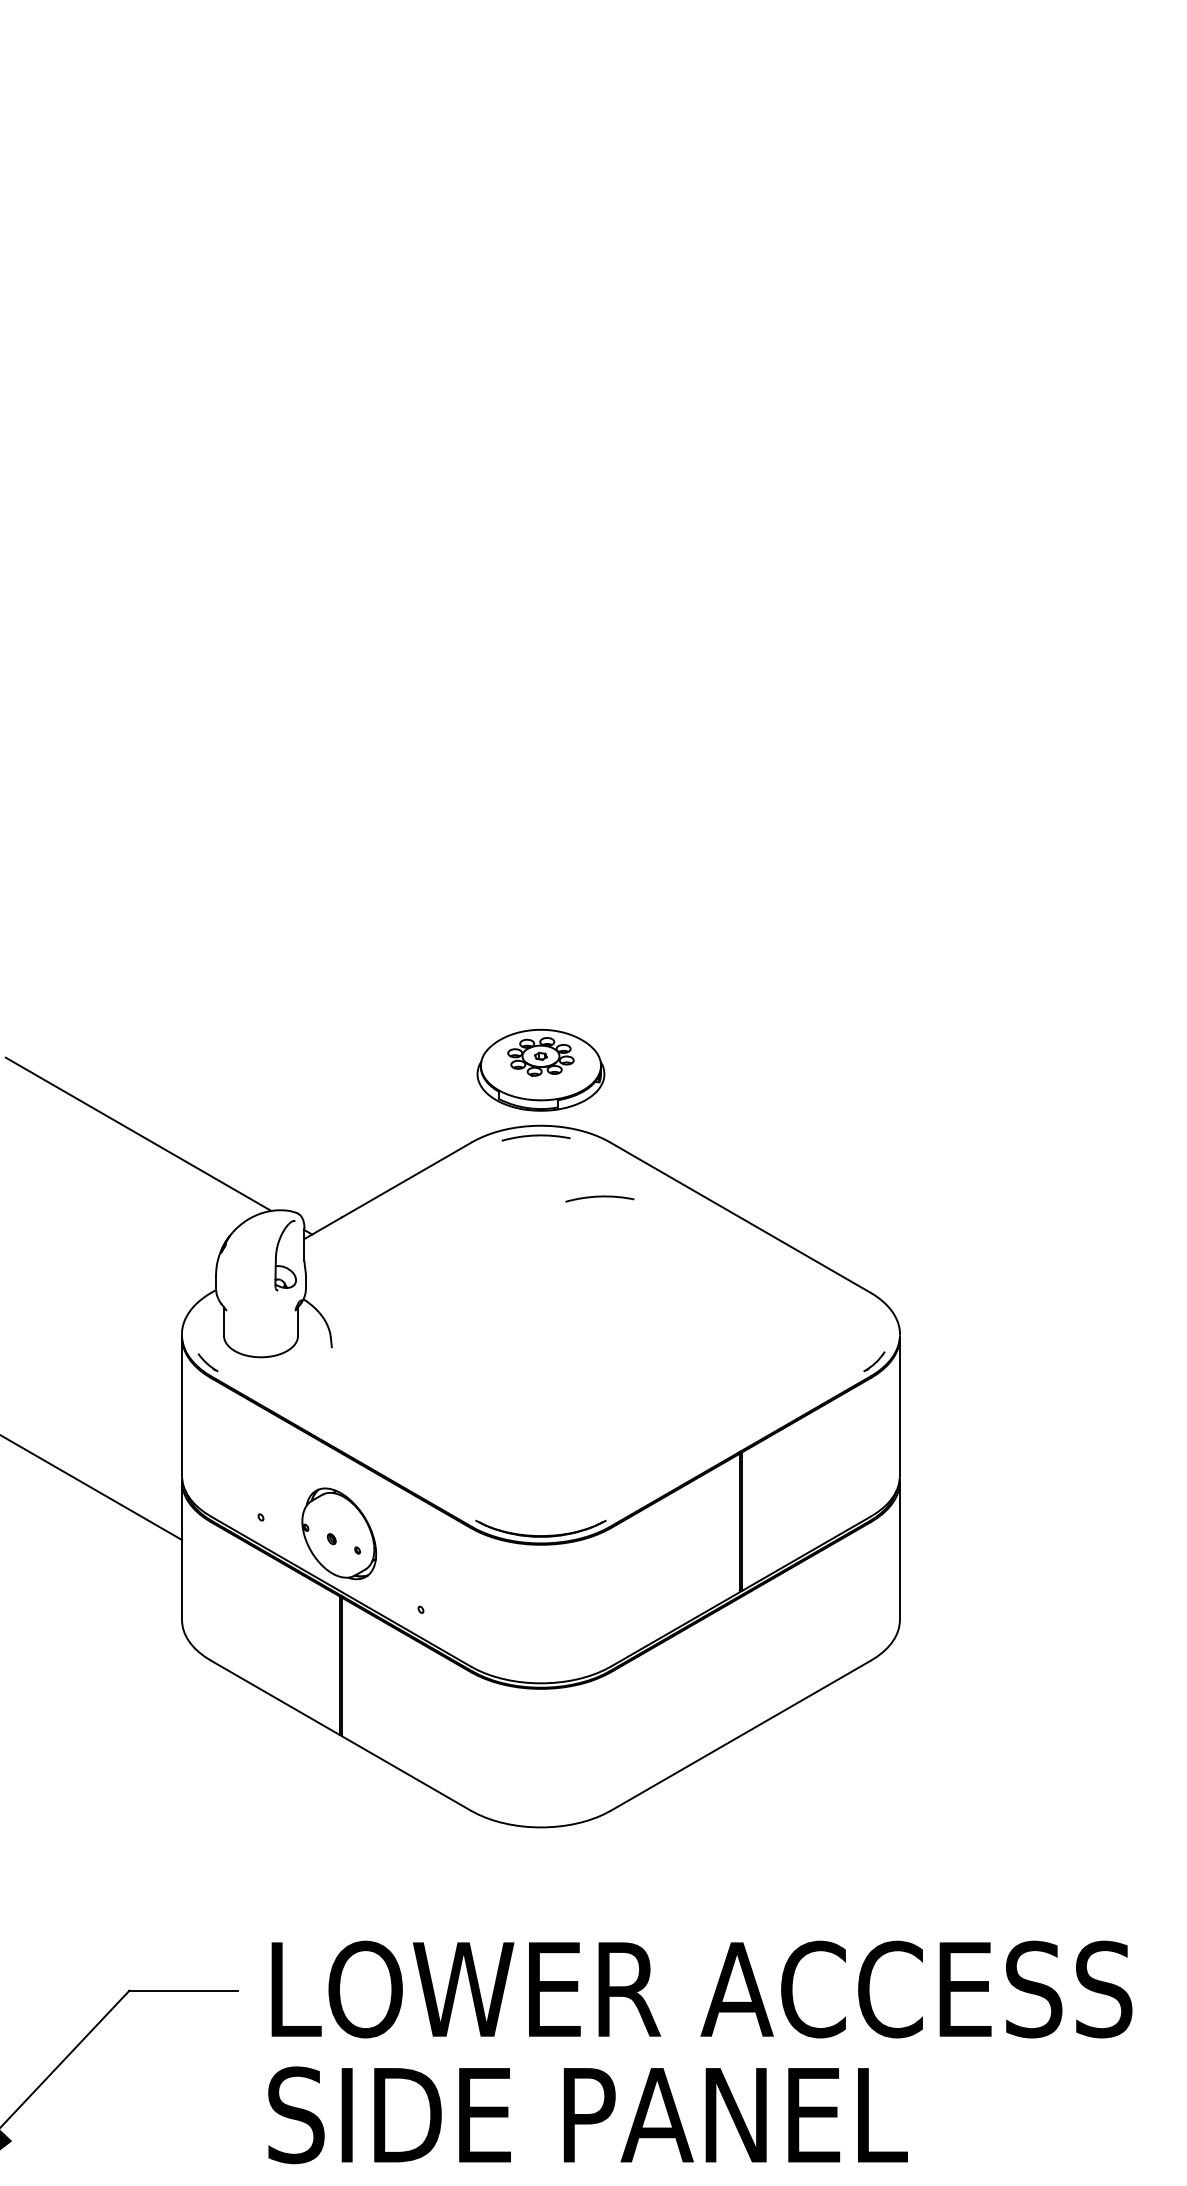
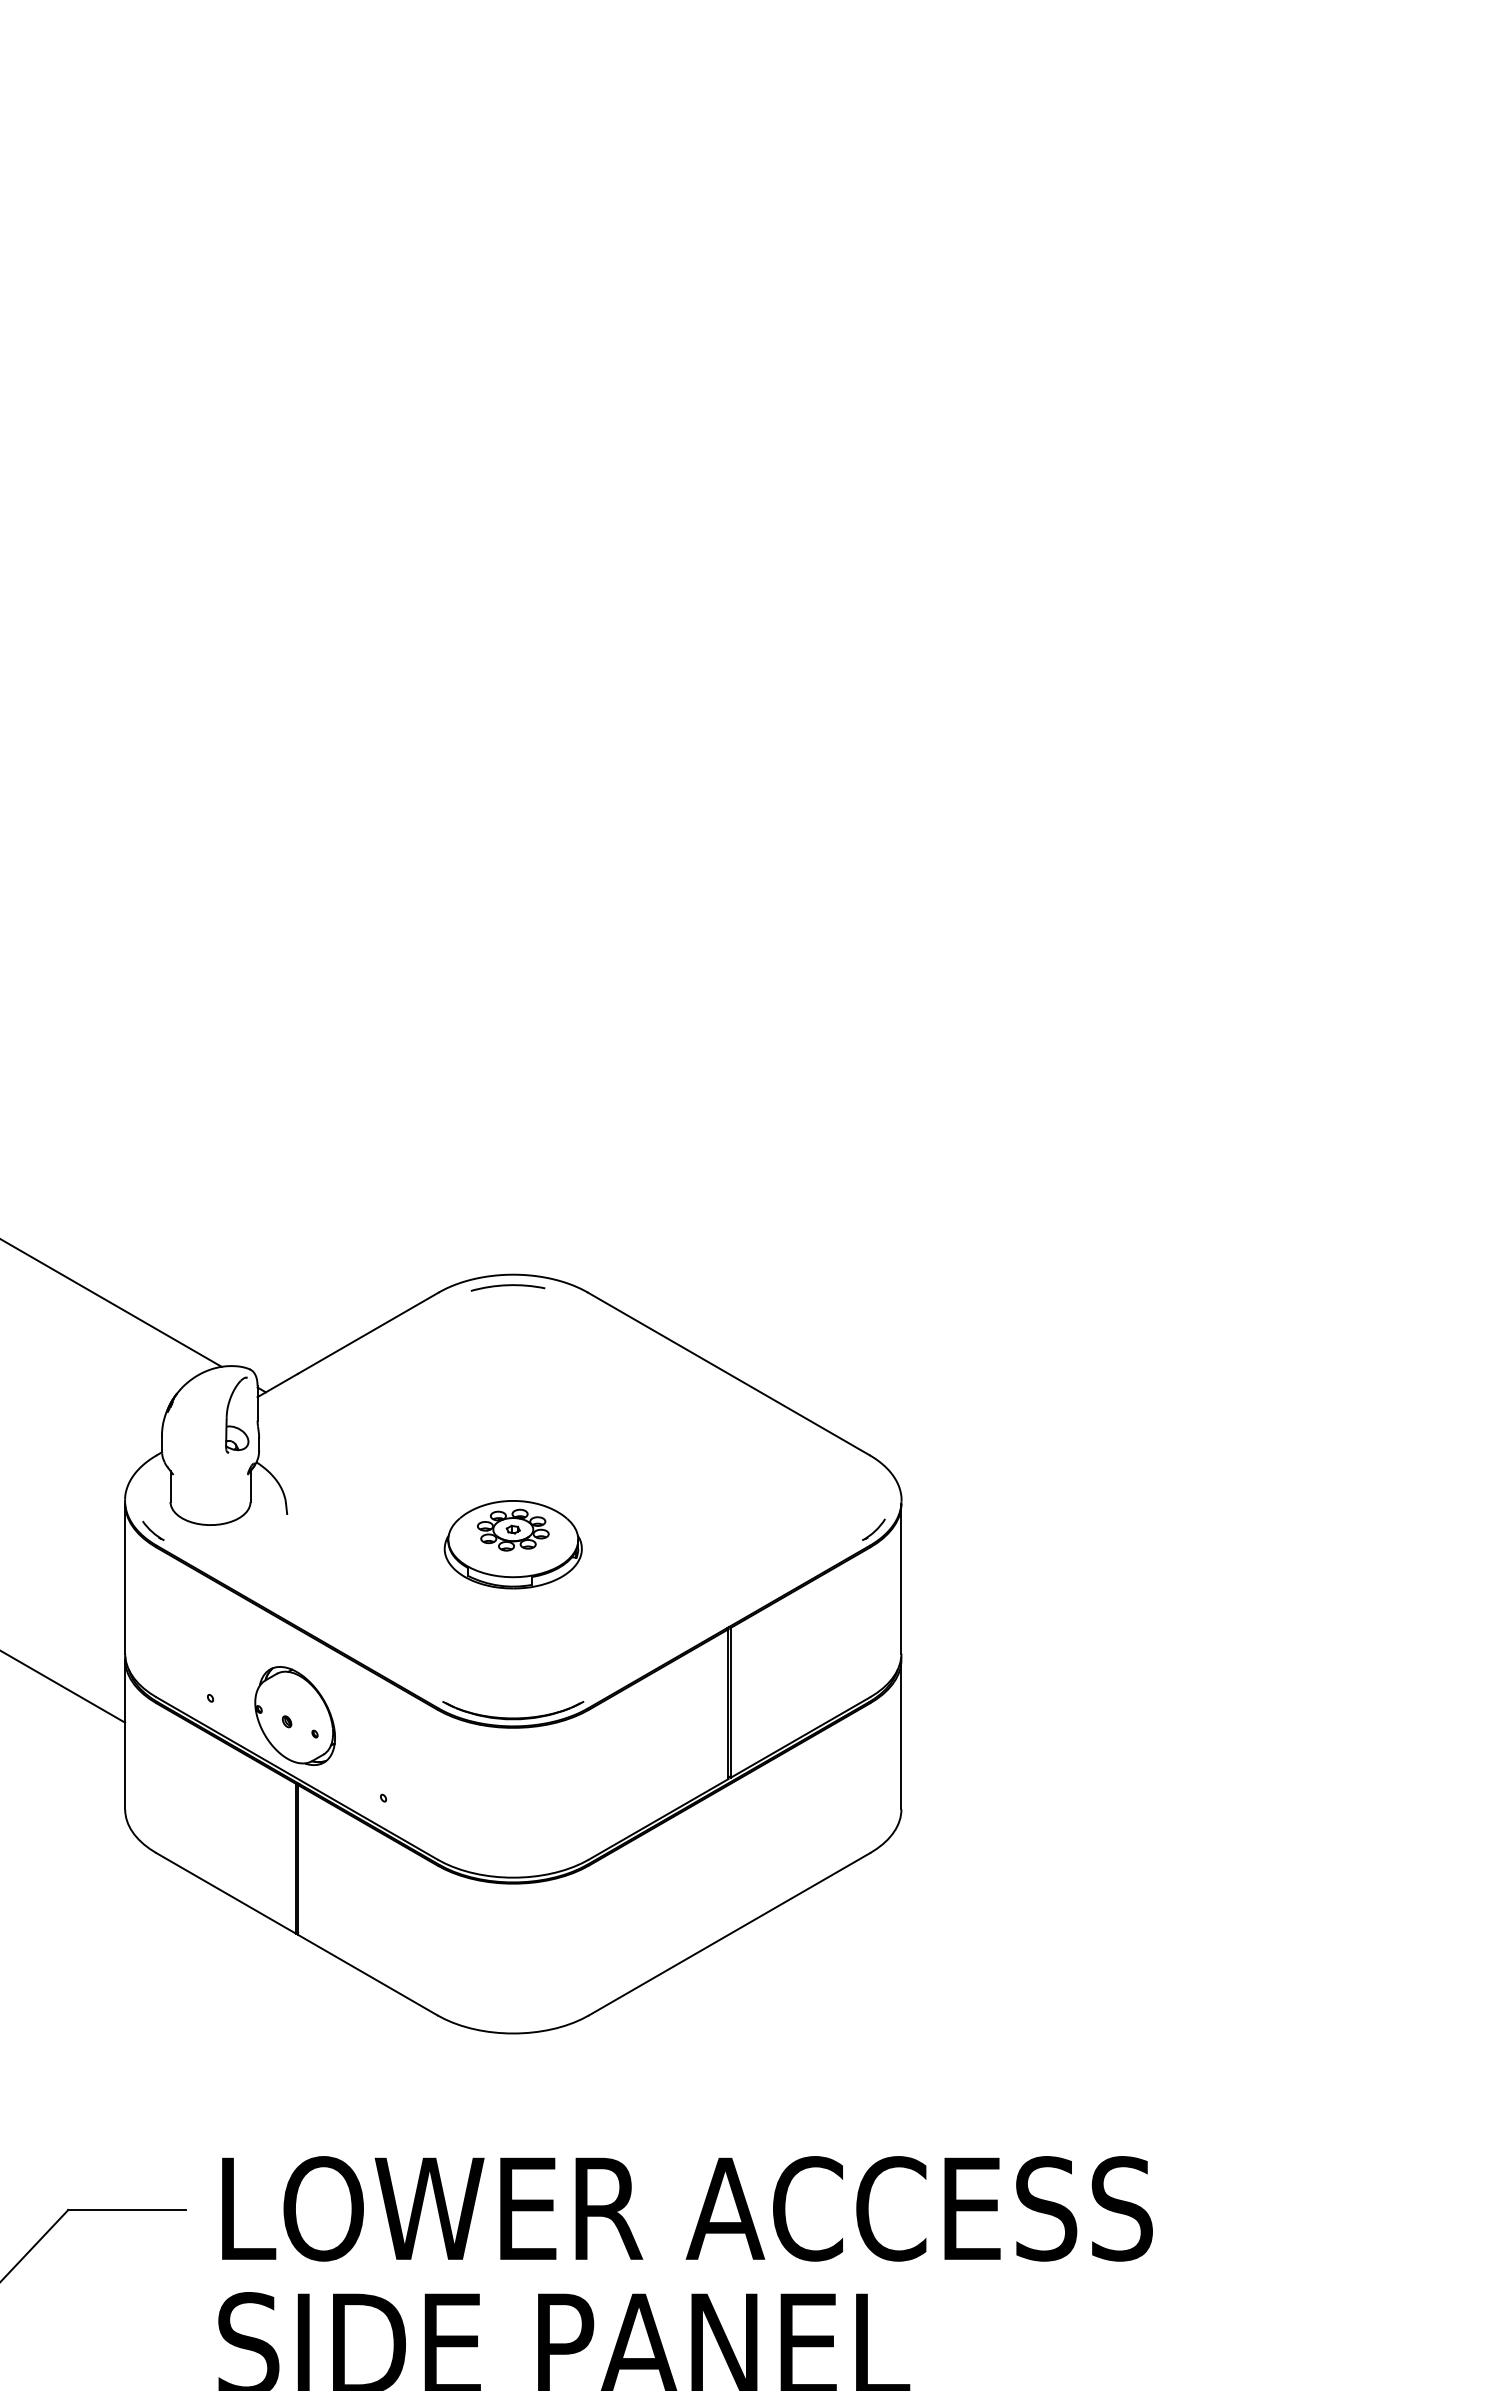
part: (540, 1070) -> (512, 1544), moved
arc: (599, 1197) -> (576, 1352), removed

